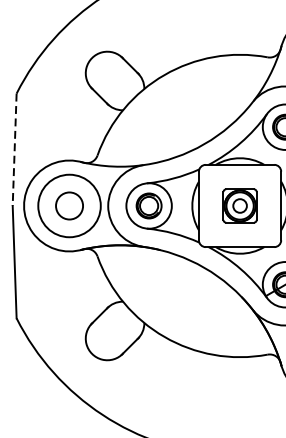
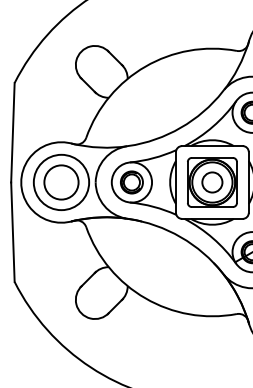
line: (14, 149) -> (12, 132), dashed -> solid
circle: (69, 206) -> (61, 182), size x1.43
part: (240, 206) -> (212, 182), size x1.67

